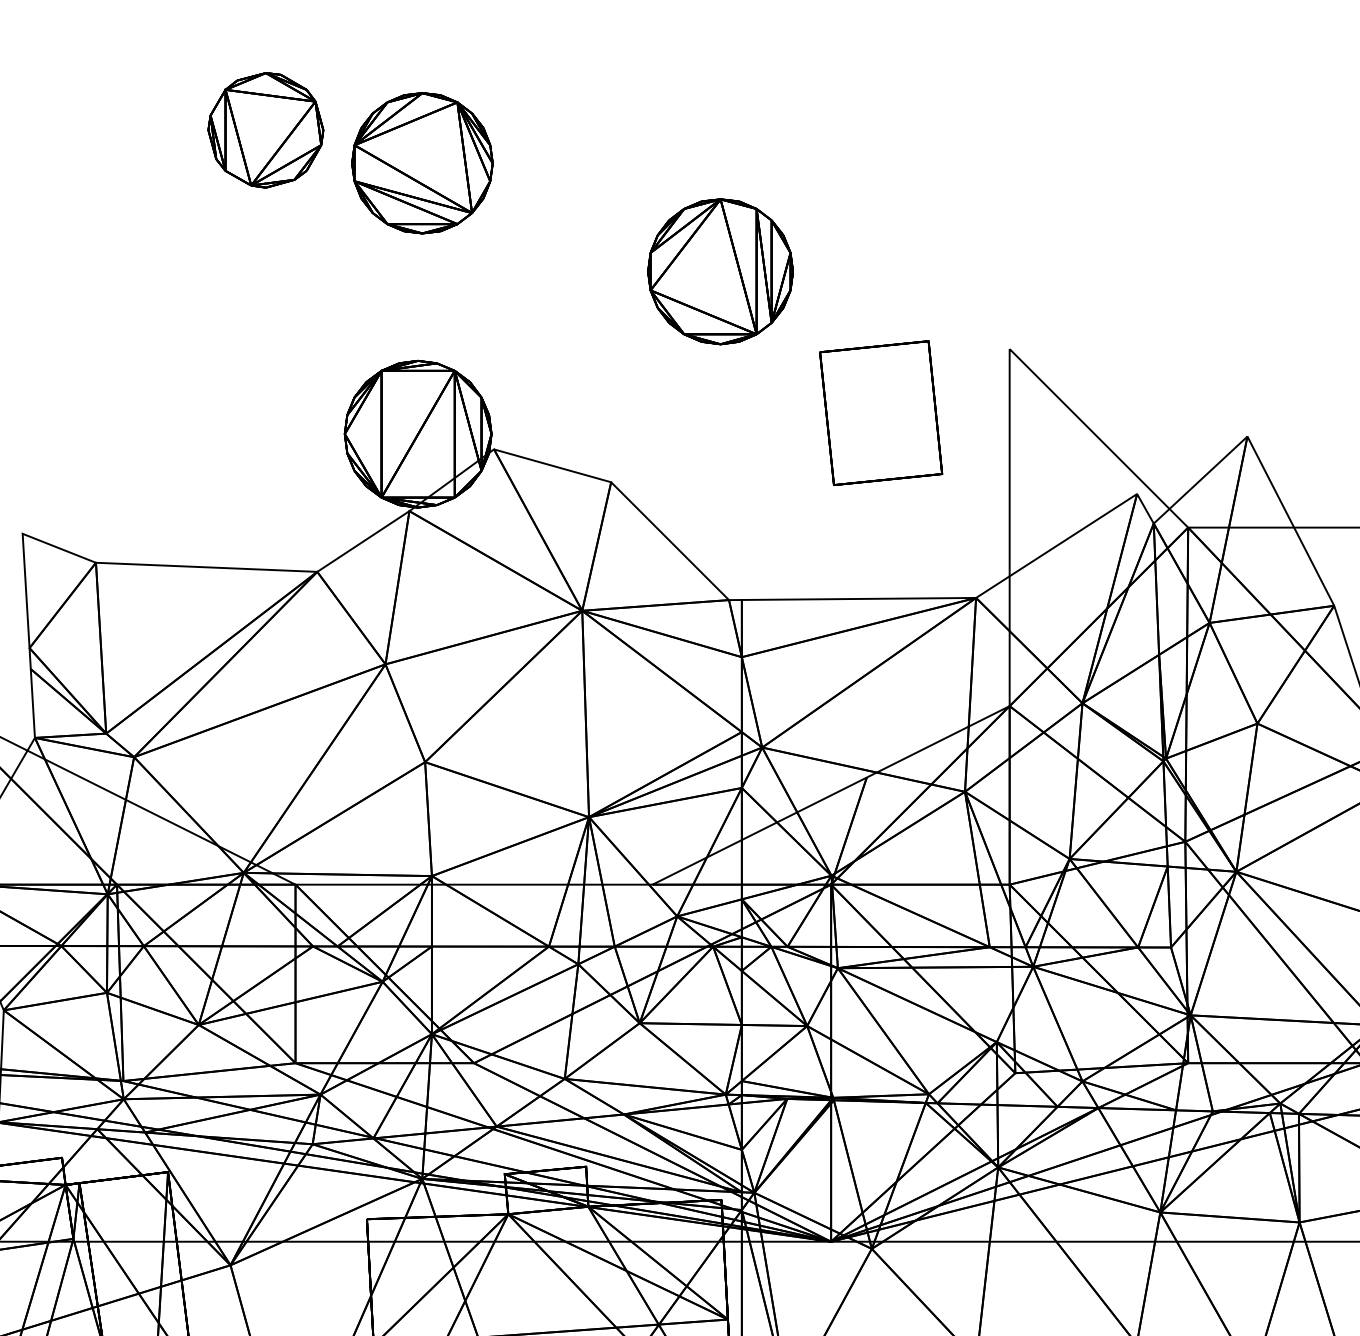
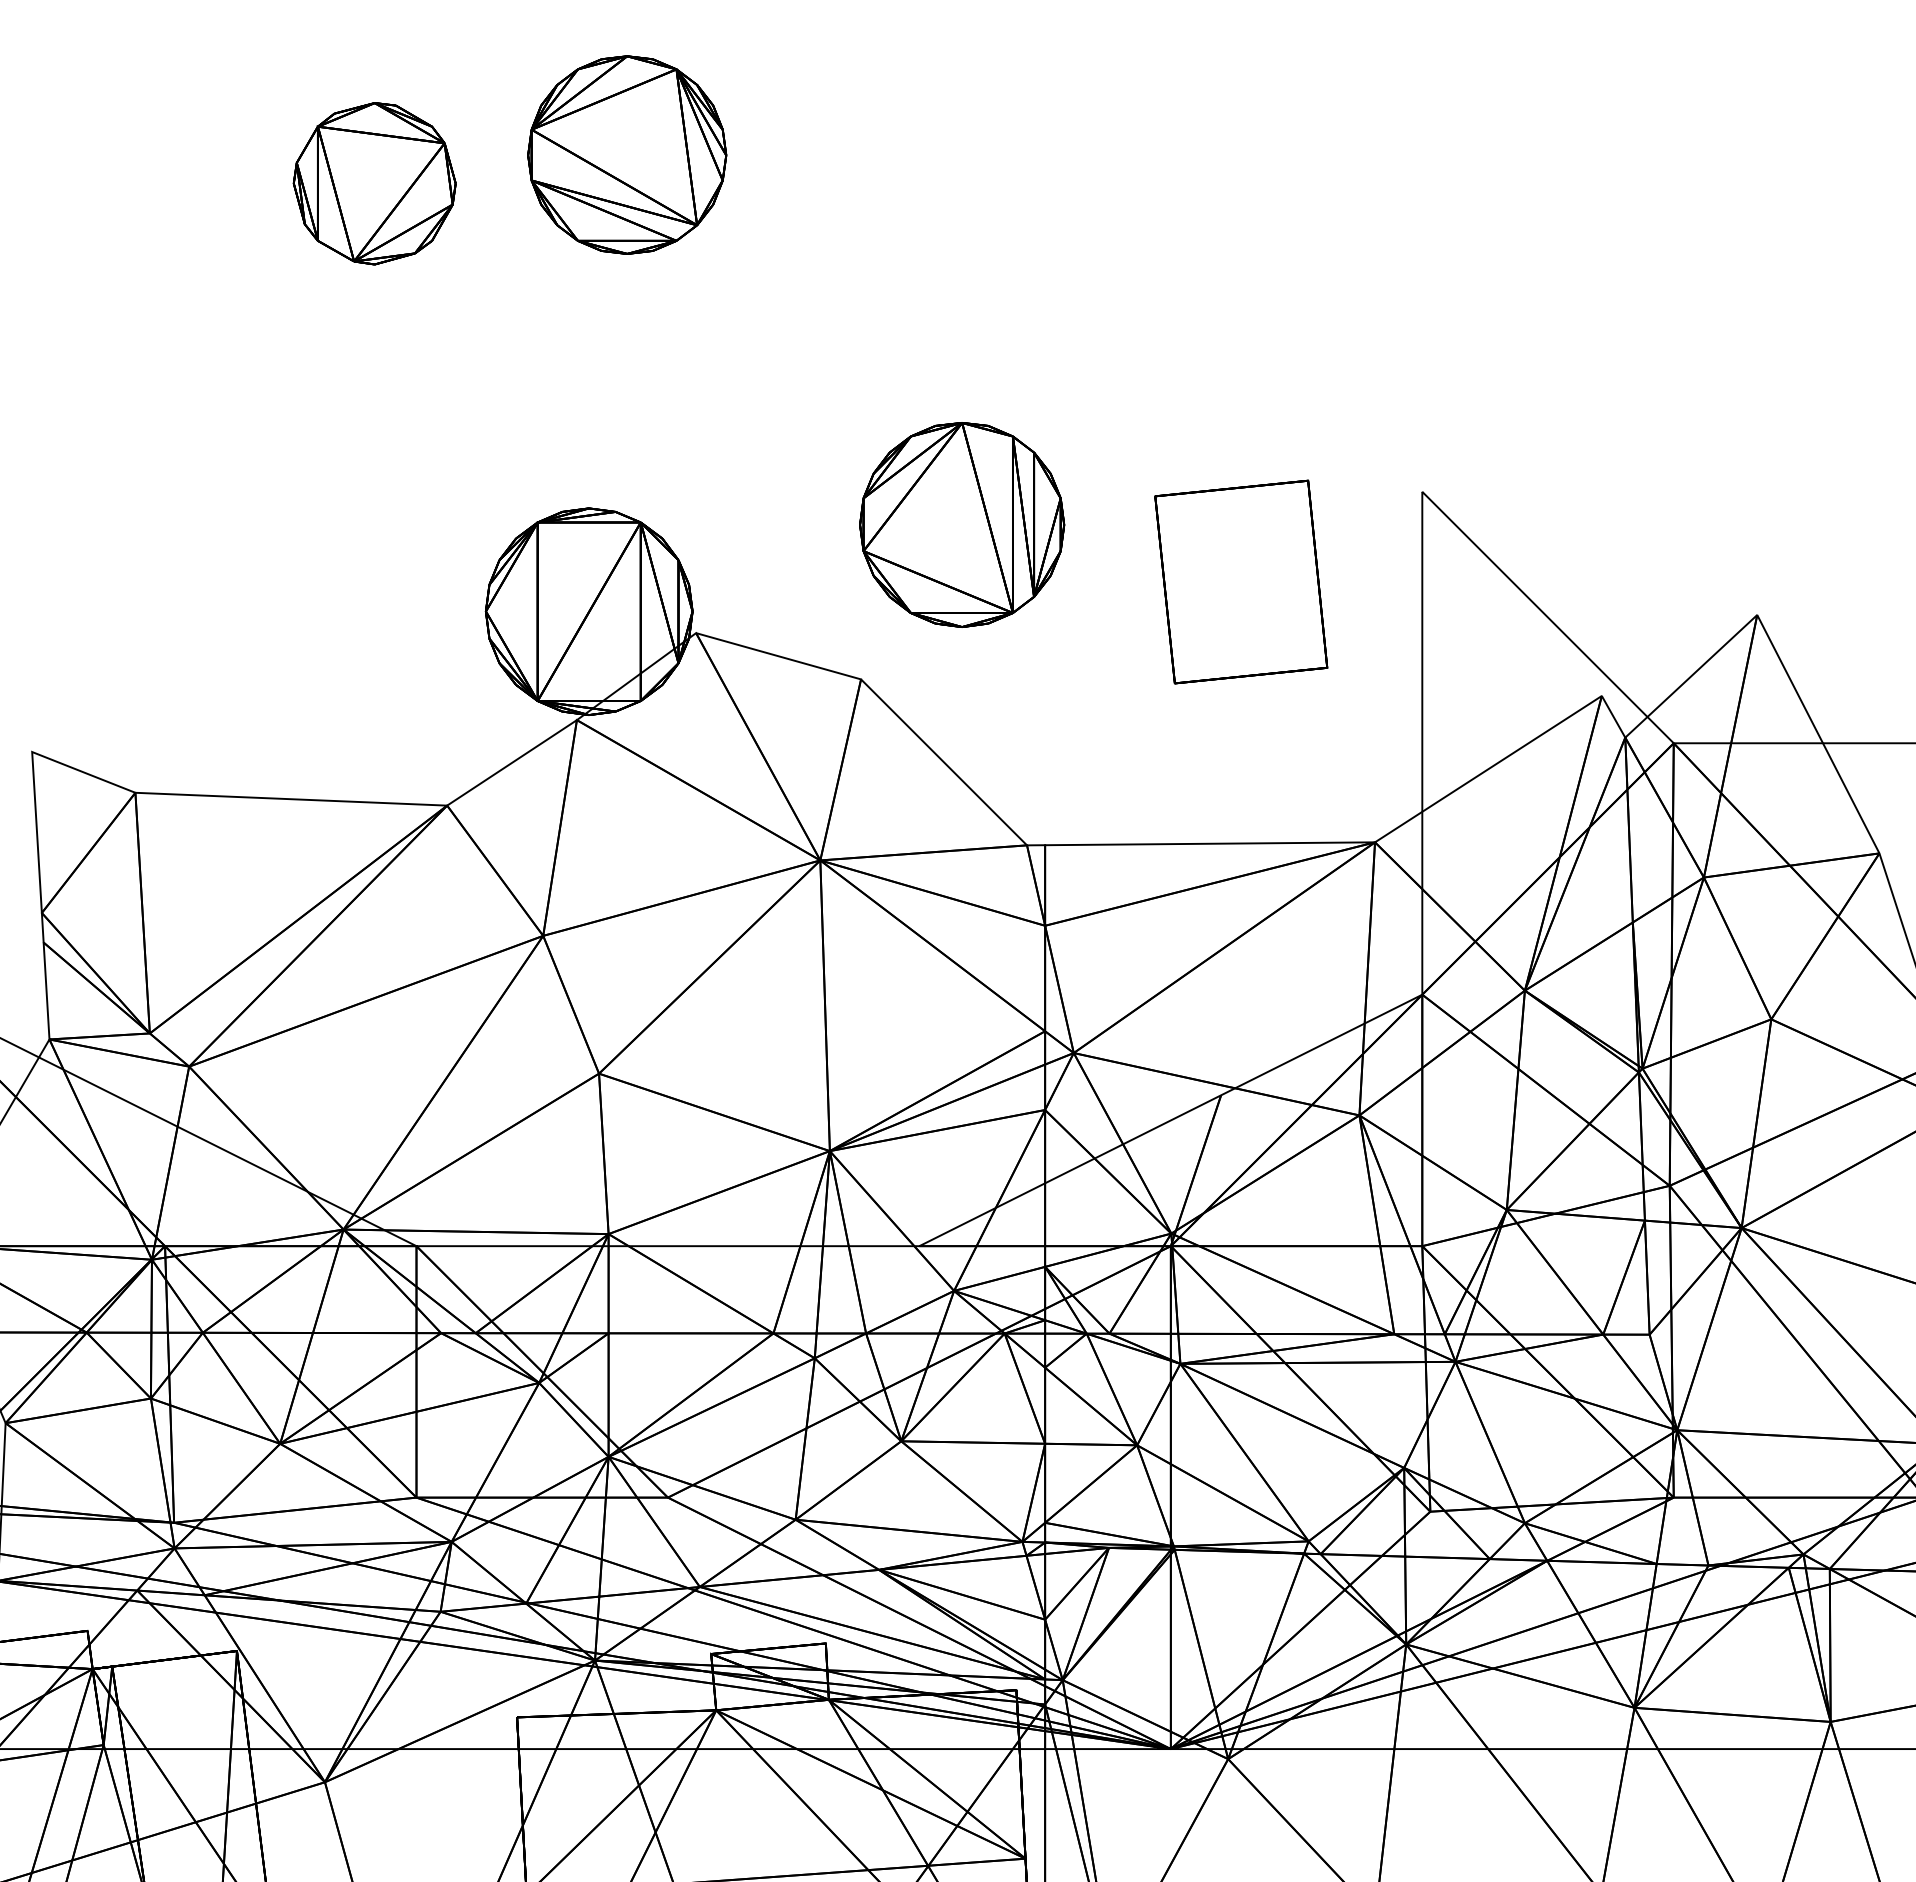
part: (422, 162) -> (627, 154), moved
part: (720, 271) -> (962, 524), moved

